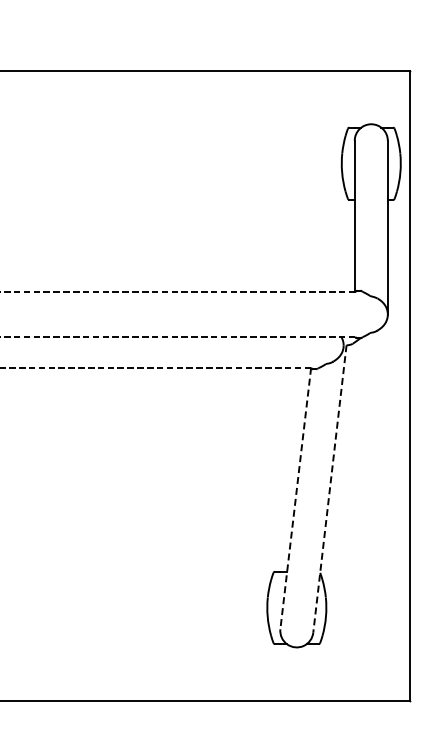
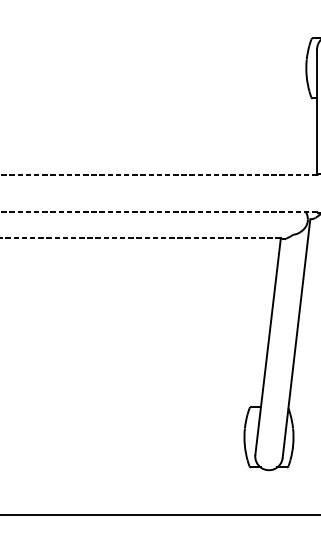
line: (329, 488) -> (296, 338), dashed -> solid
line: (295, 498) -> (267, 346), dashed -> solid

